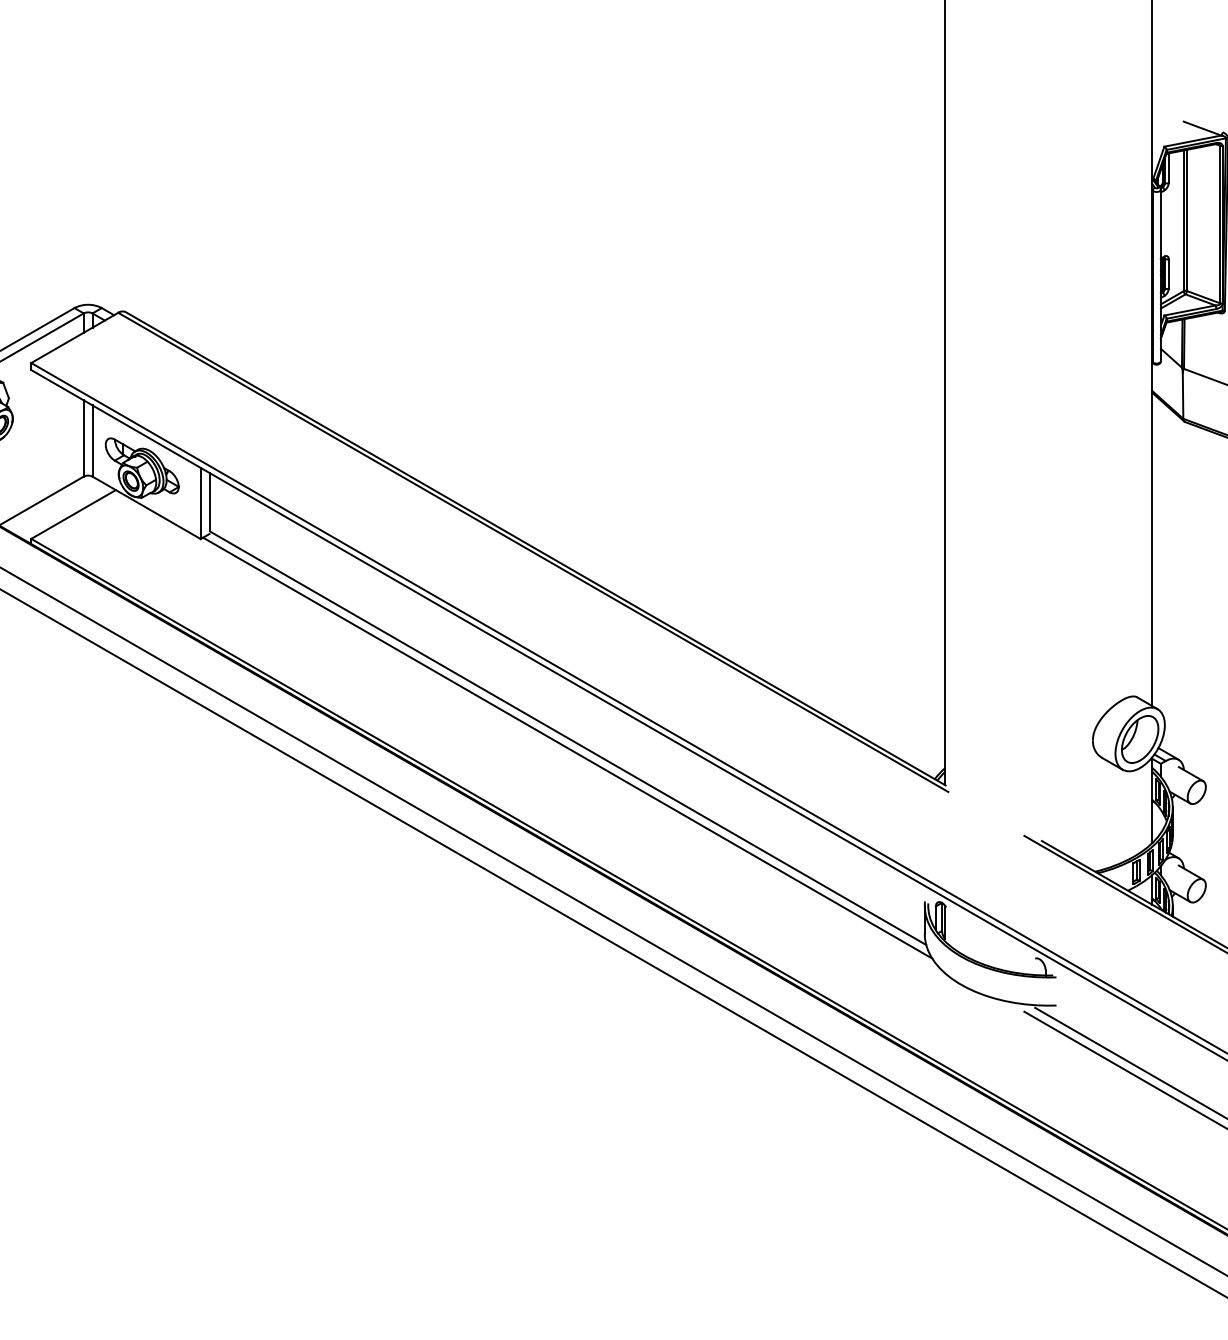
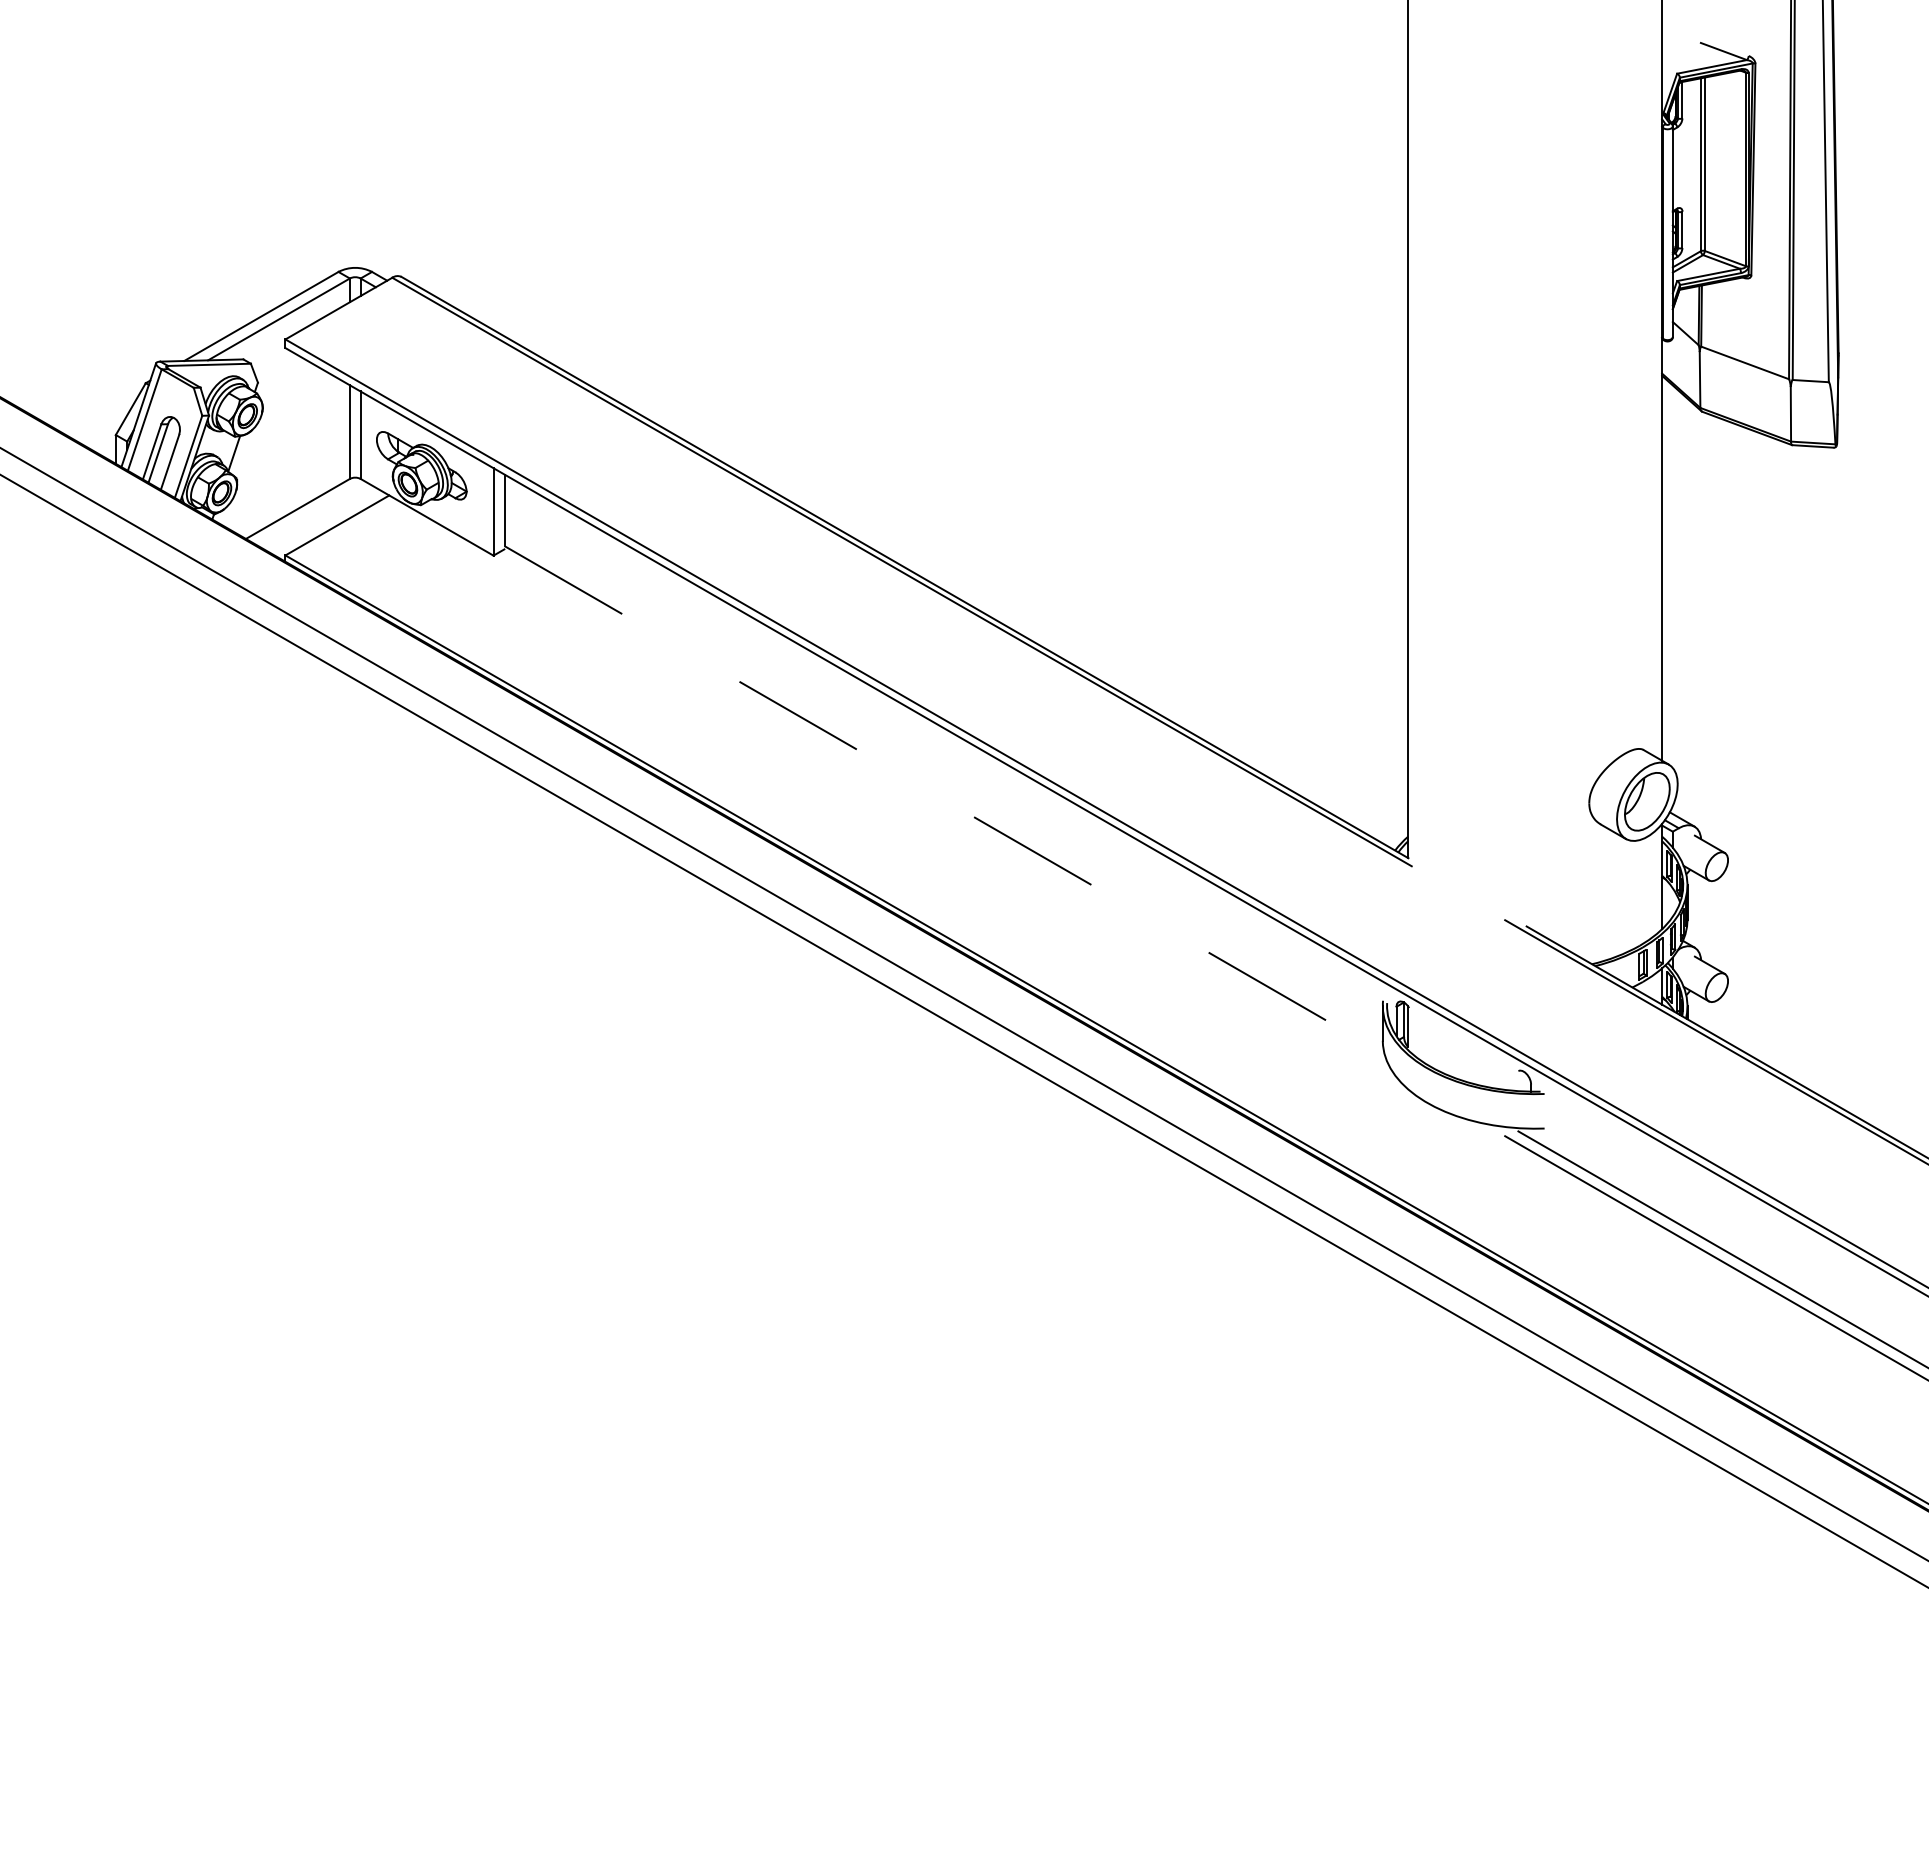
line: (567, 738) -> (944, 800), solid -> dashed
line: (567, 747) -> (943, 811), removed

